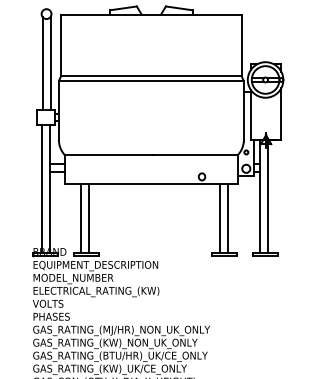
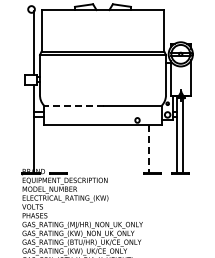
line: (42, 62) -> (28, 42), removed
line: (108, 155) -> (73, 105), solid -> dashed
line: (42, 188) -> (28, 128), removed
line: (81, 218) -> (55, 148), removed
line: (89, 218) -> (60, 148), removed
line: (219, 218) -> (149, 148), solid -> dashed
line: (226, 218) -> (154, 148), removed

